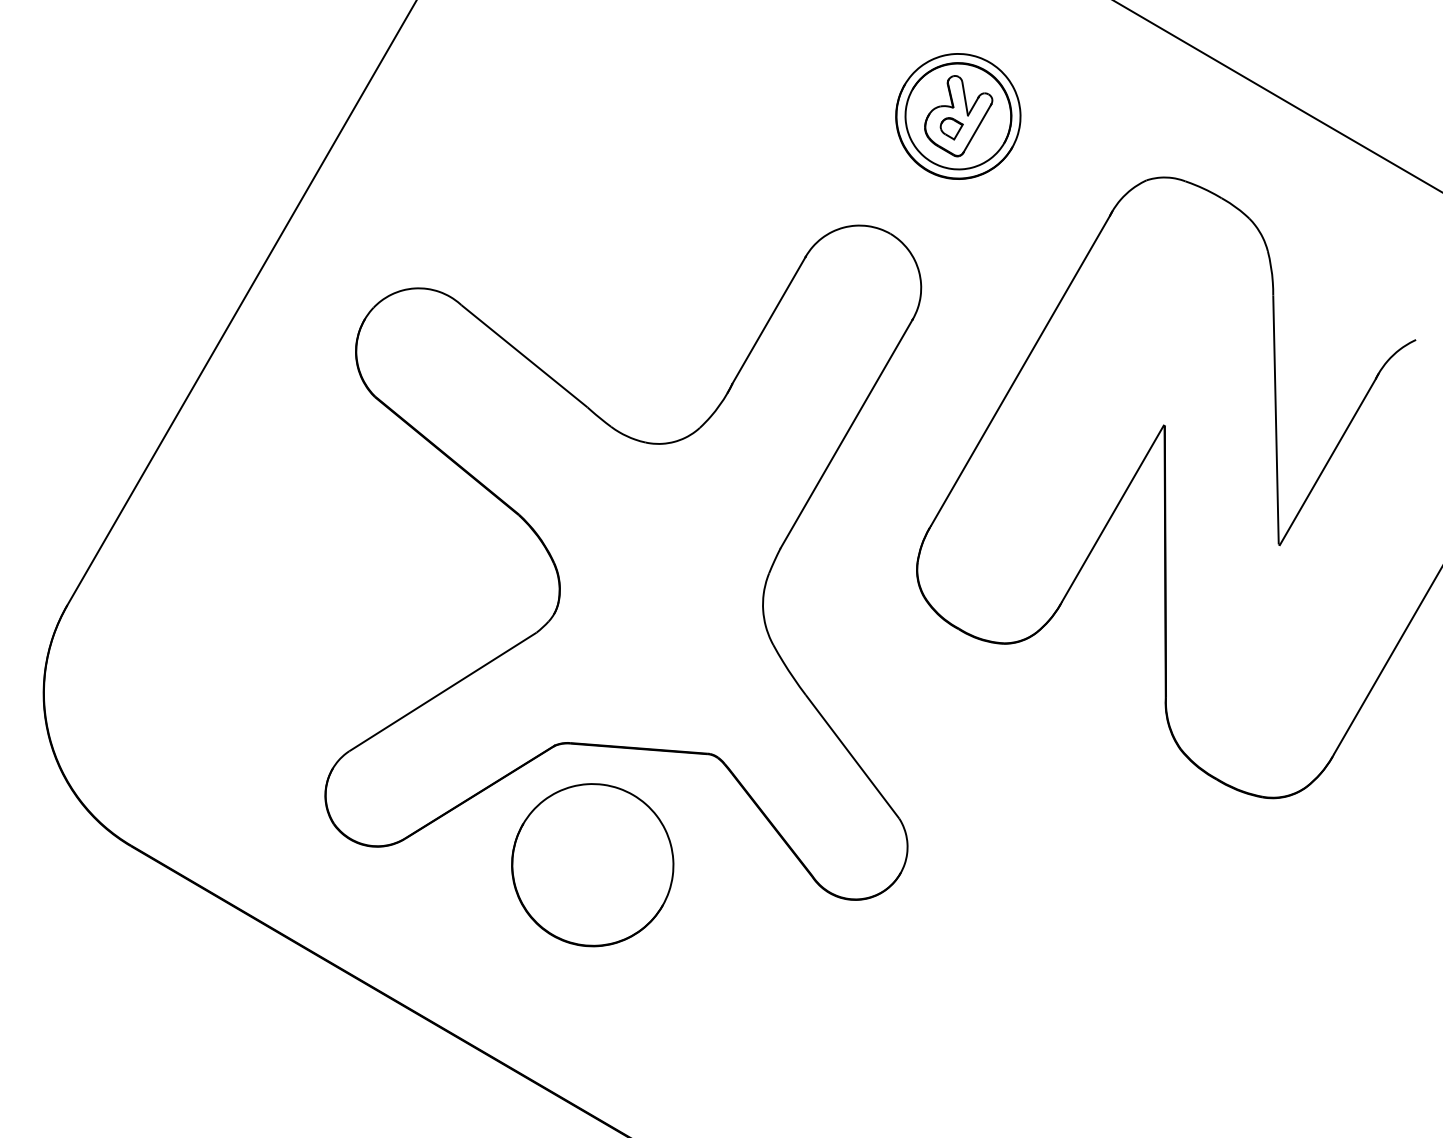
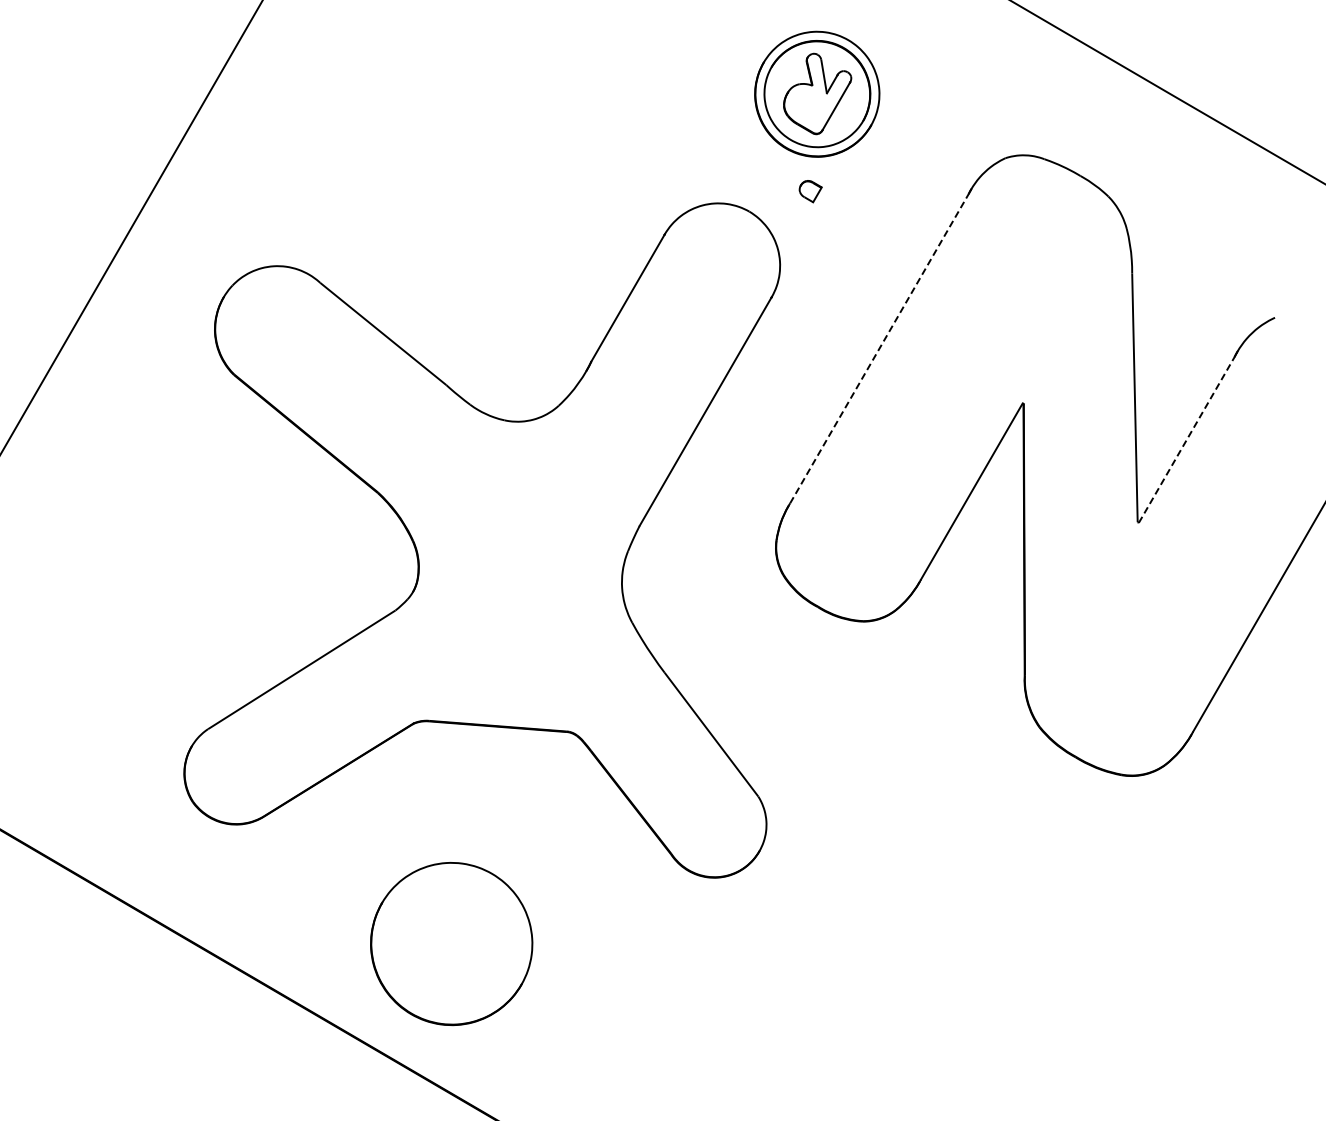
part: (951, 128) -> (810, 191), moved
line: (1020, 370) -> (879, 348), solid -> dashed
line: (1327, 462) -> (1186, 440), solid -> dashed
part: (592, 865) -> (451, 944), moved

